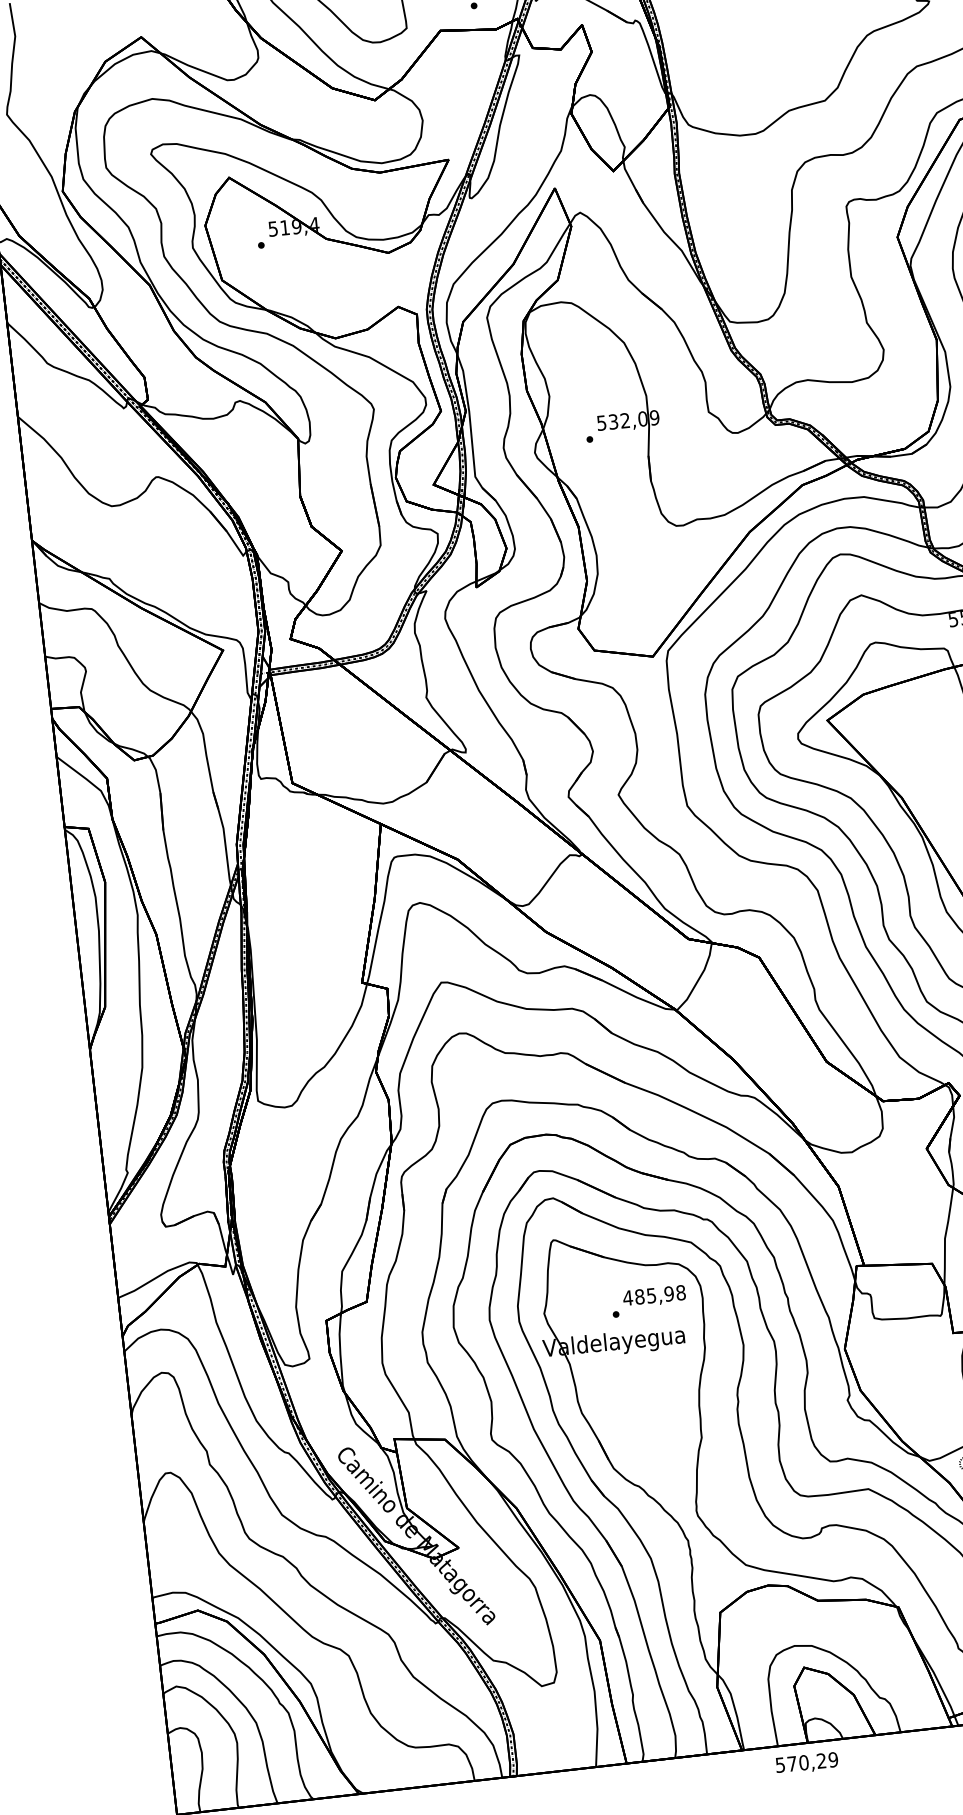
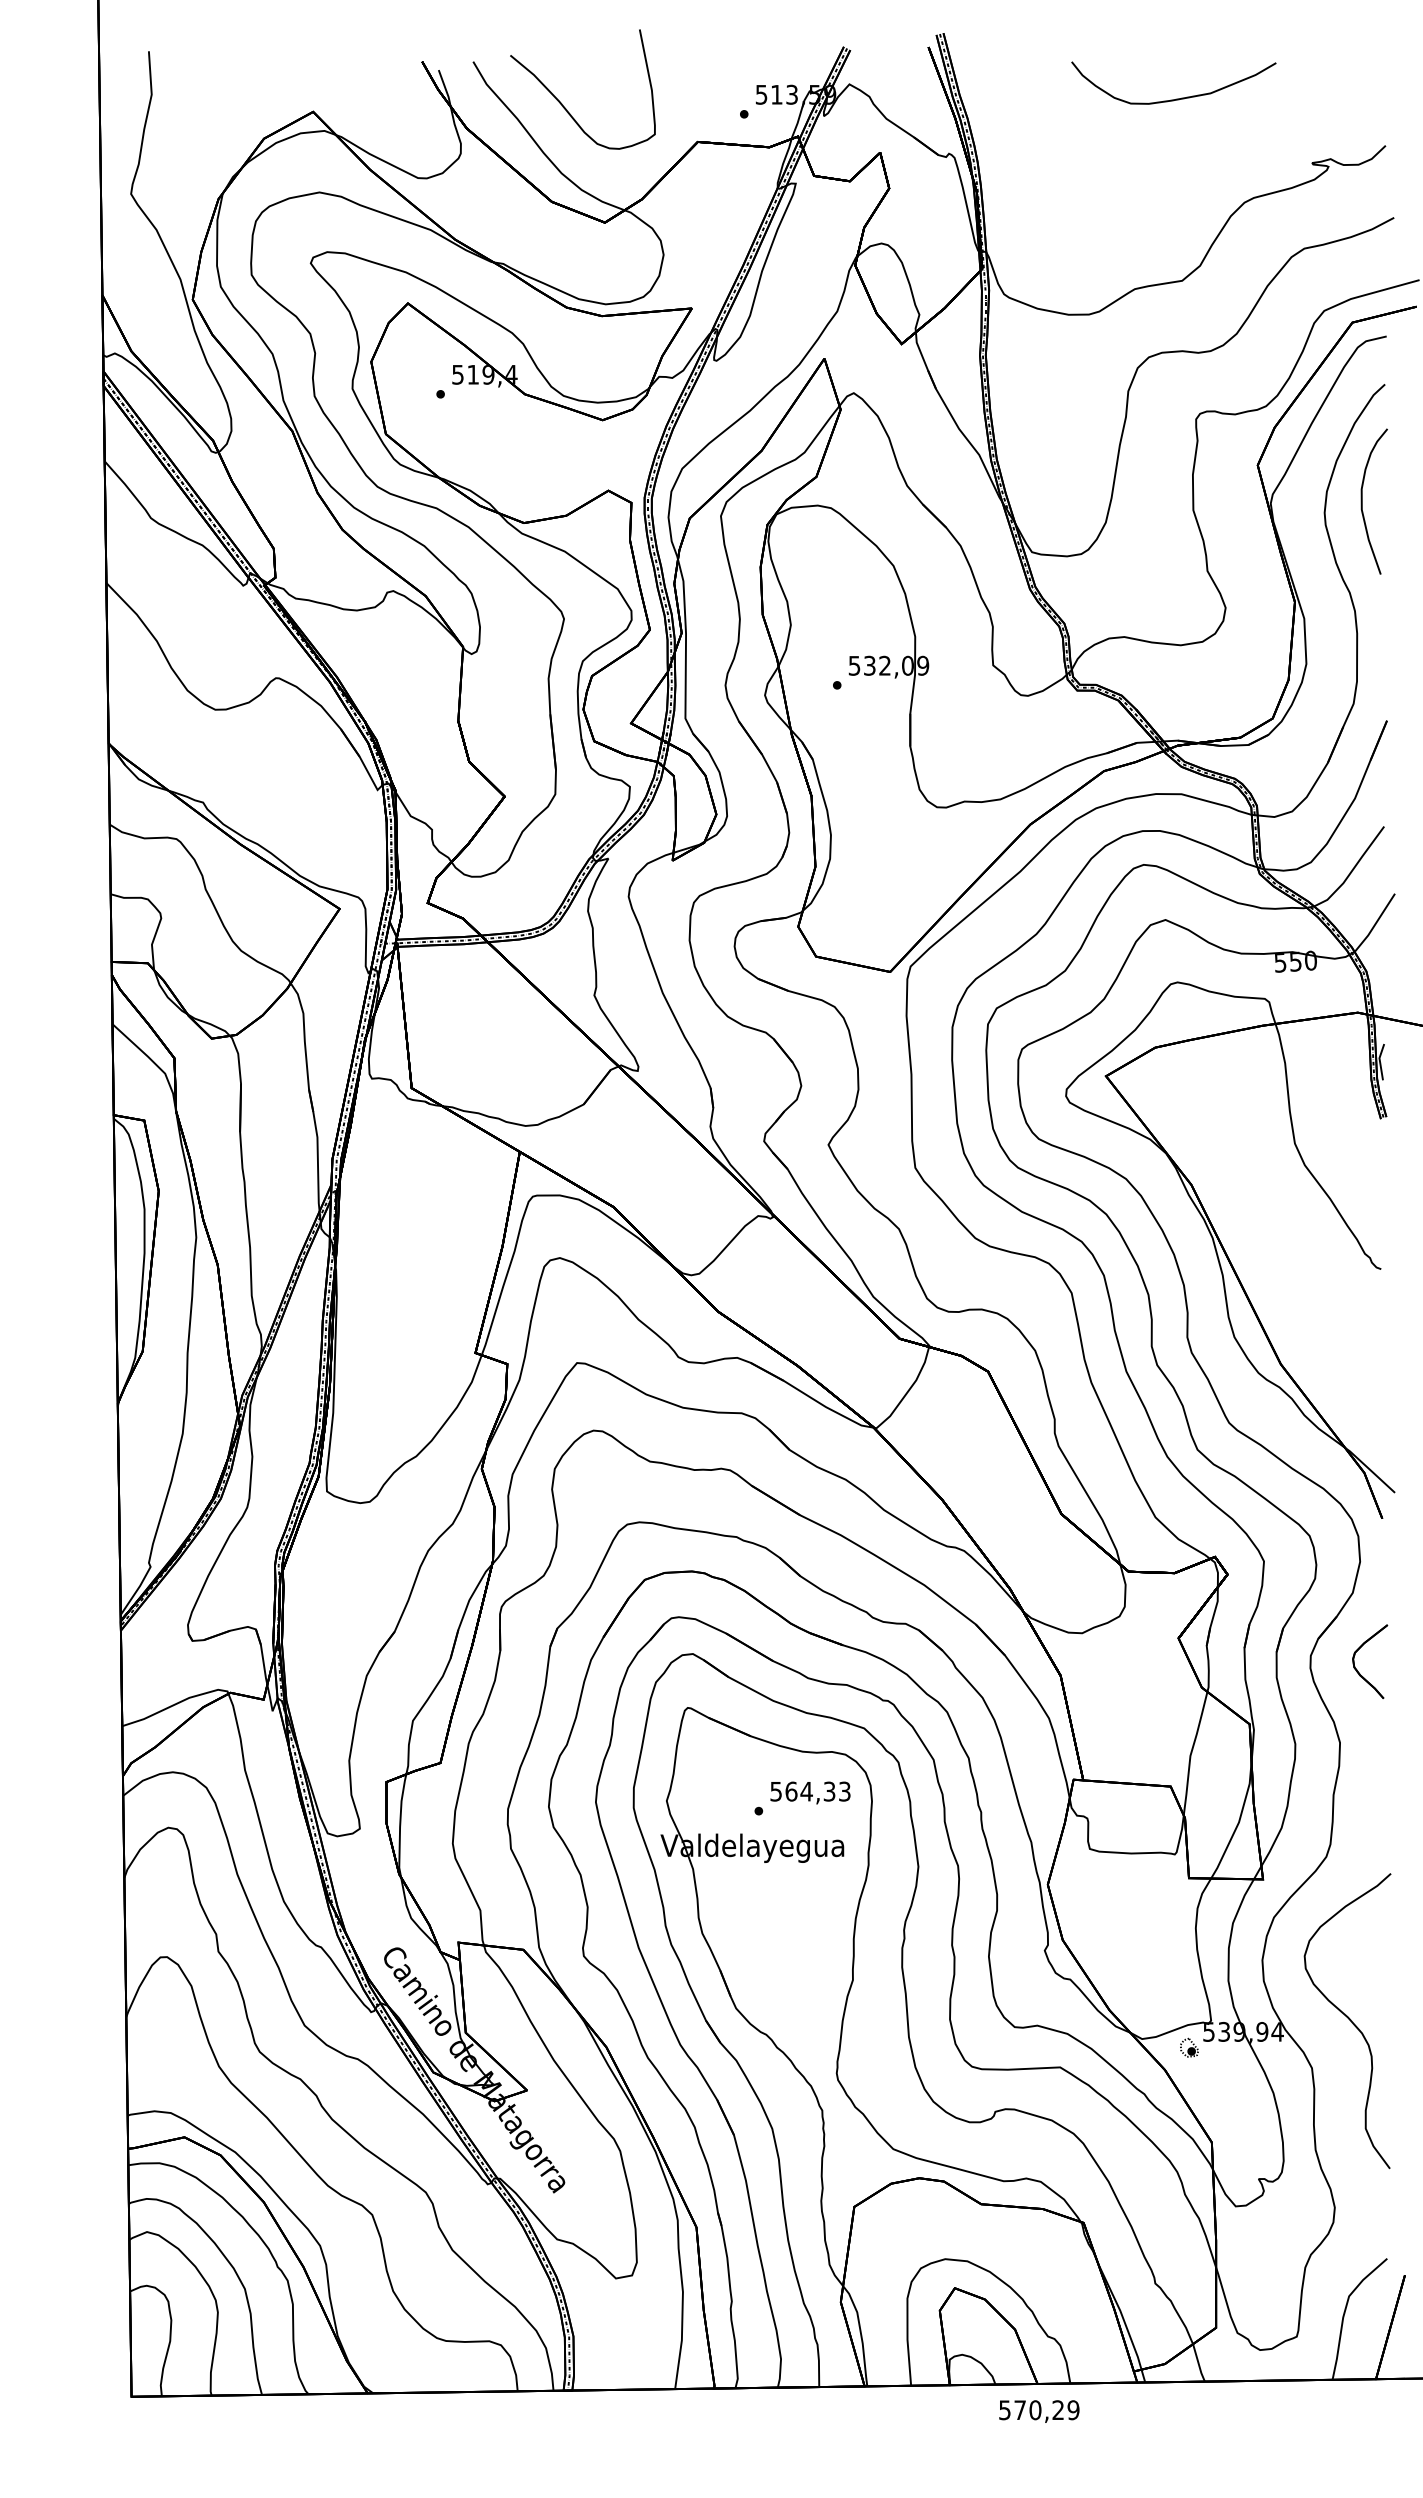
text: (653, 1295) -> (809, 1791), 485,98 -> 564,33
text: (807, 1763) -> (1039, 2411), moved

